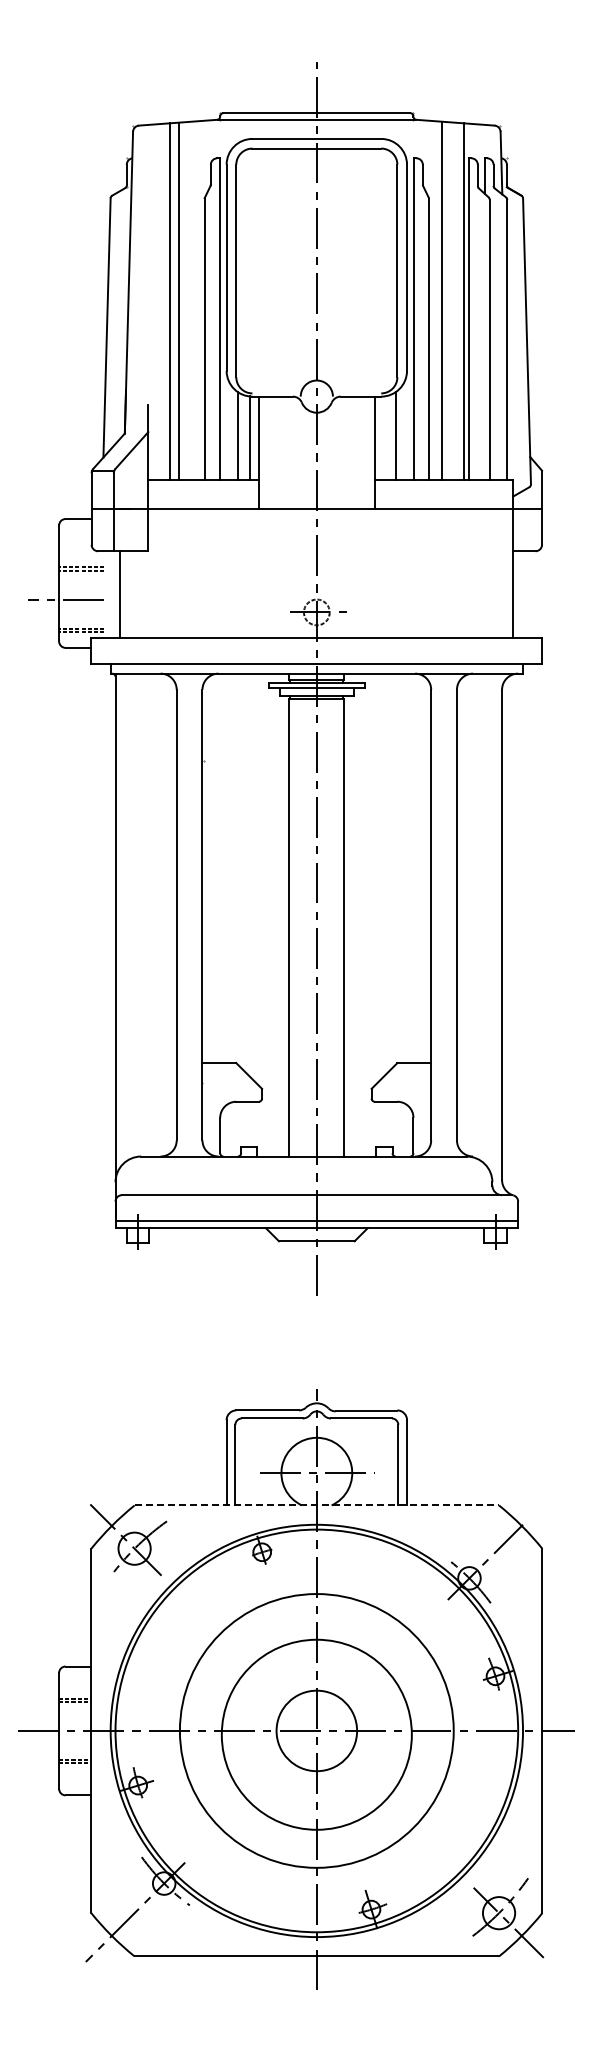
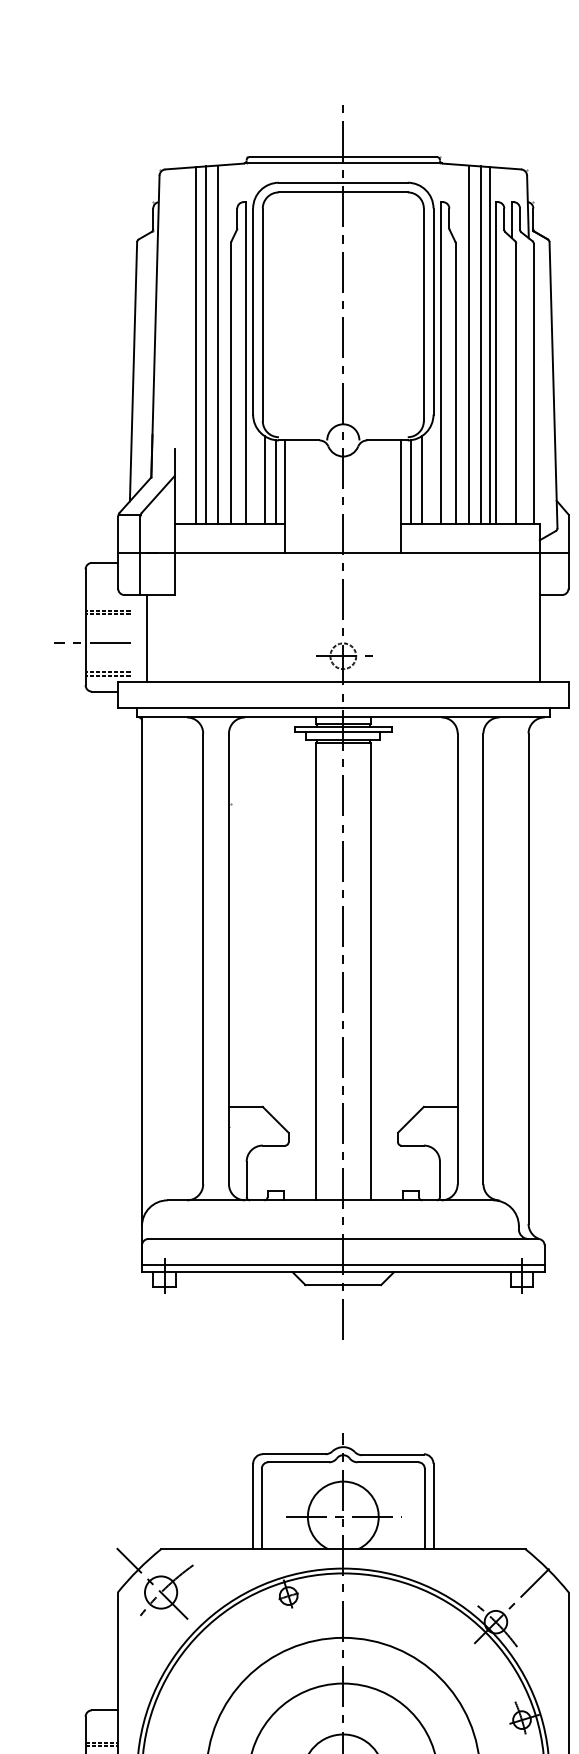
line: (191, 300) -> (217, 344), added
line: (454, 301) -> (480, 345), added
line: (384, 438) -> (410, 482), added
line: (317, 1505) -> (343, 1549), dashed -> solid

